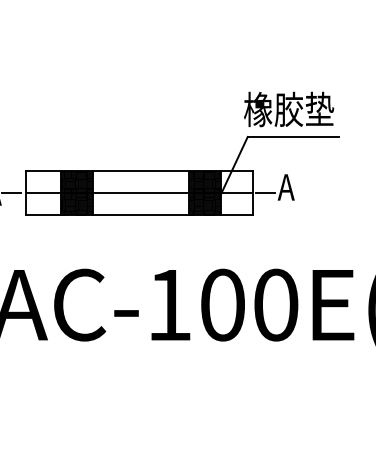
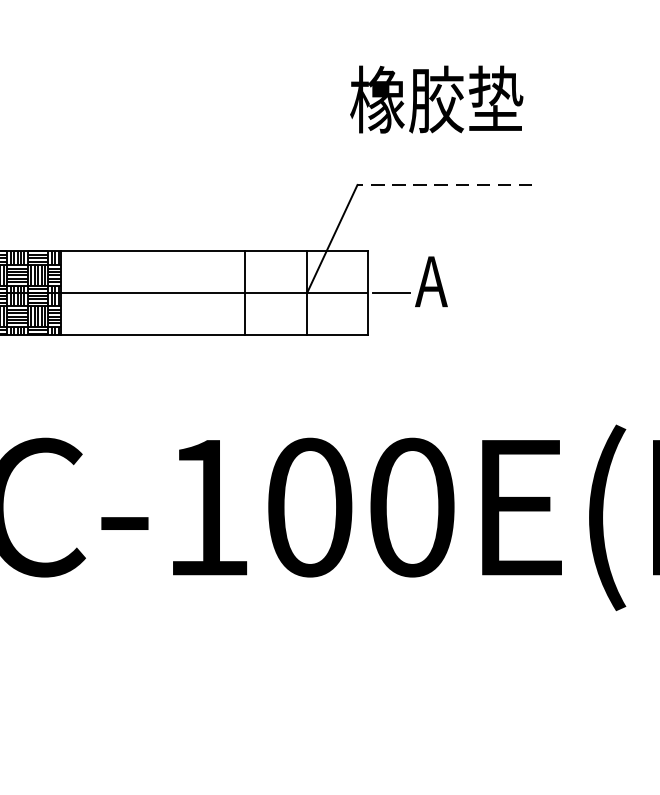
text: (289, 109) -> (437, 99), moved
line: (293, 136) -> (445, 184), solid -> dashed
hatch: (205, 193) -> (276, 293), removed

